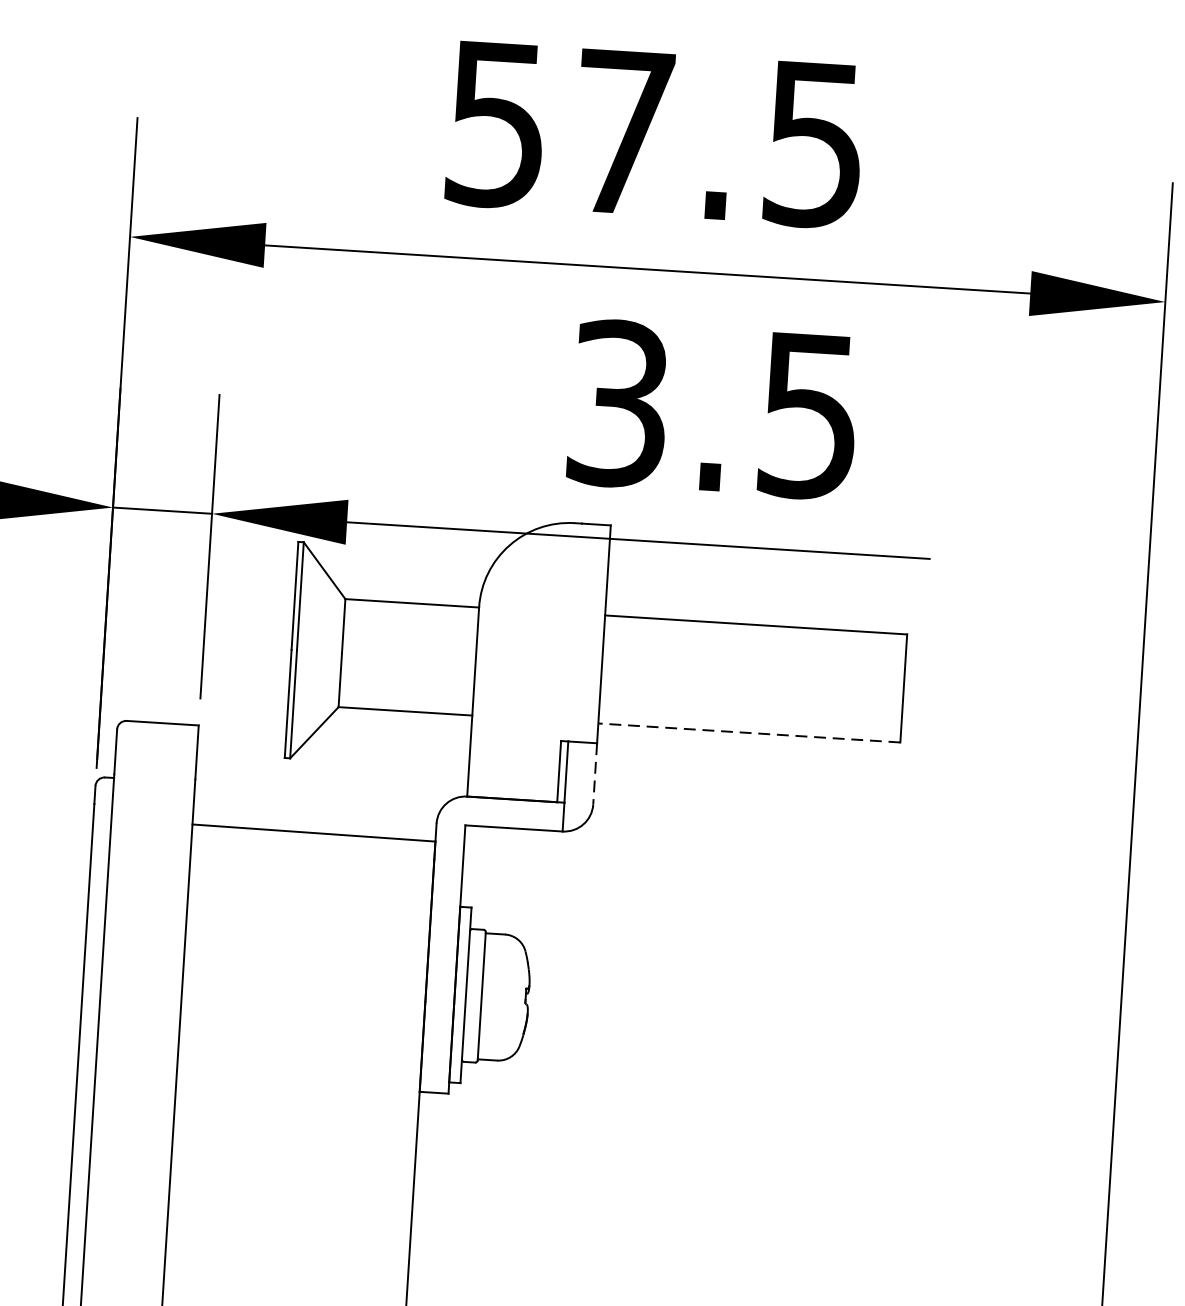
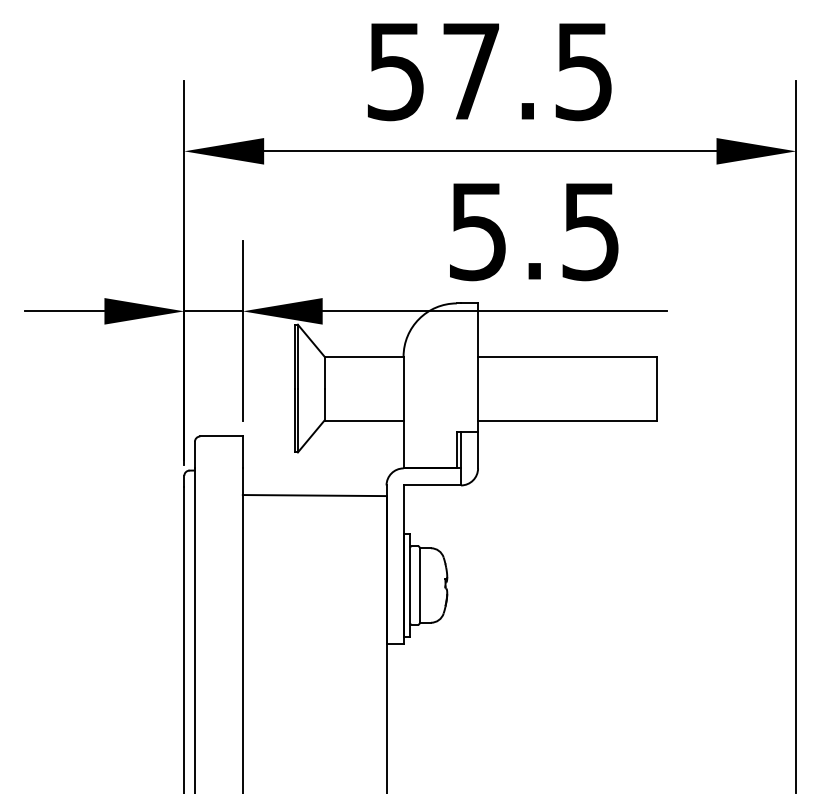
text: (617, 402) -> (477, 230), 3.5 -> 5.5
line: (747, 732) -> (566, 420), dashed -> solid
line: (595, 774) -> (478, 450), dashed -> solid

